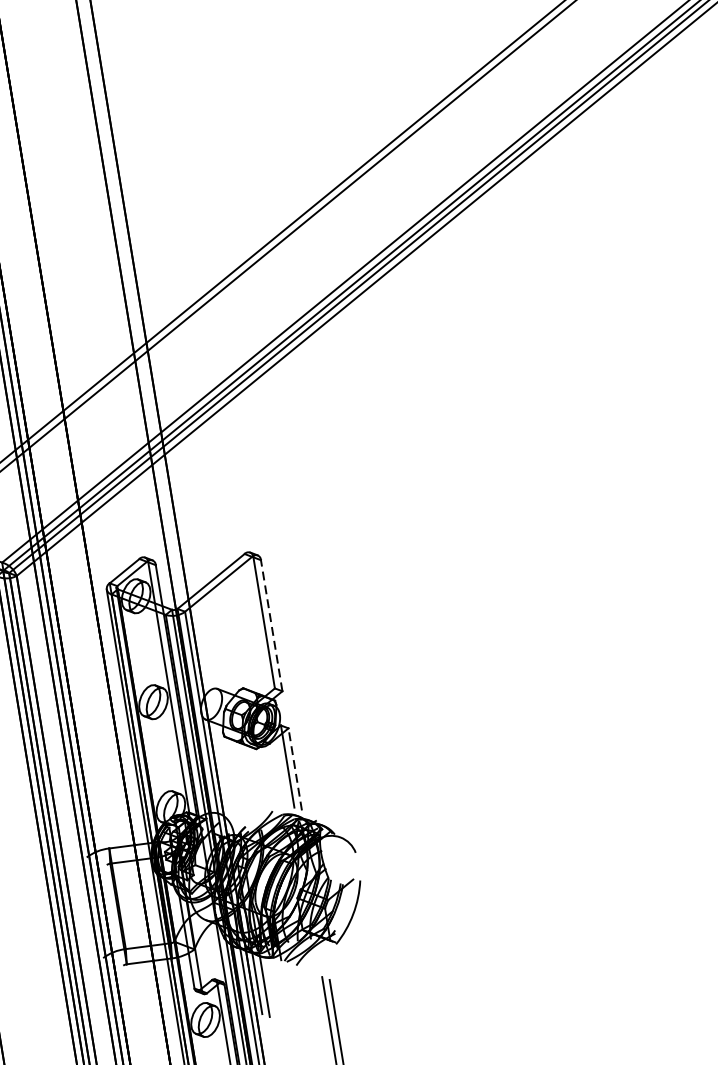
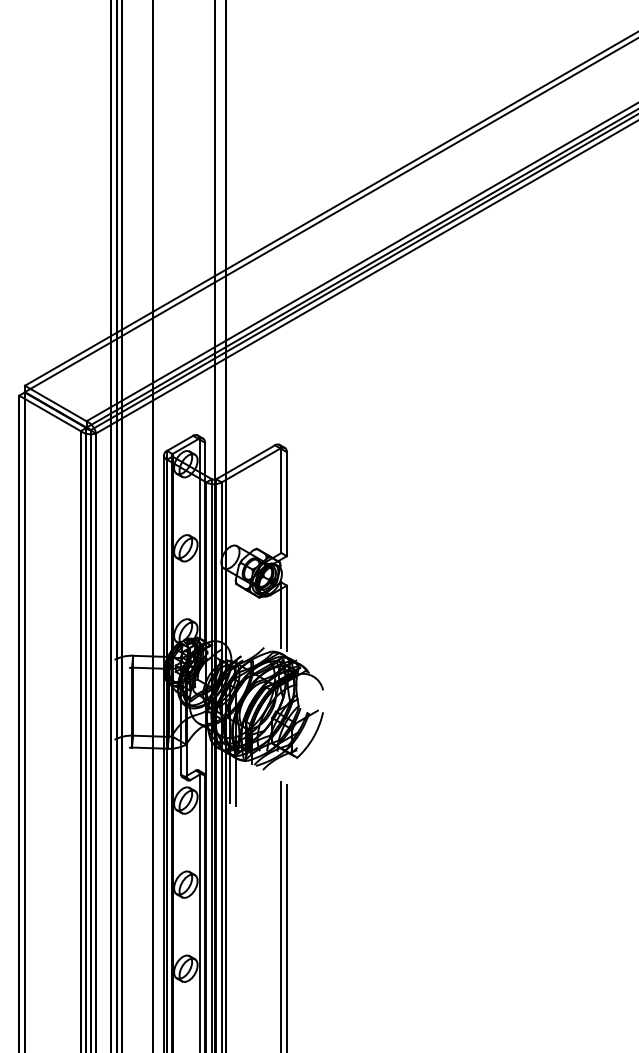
line: (271, 624) -> (286, 503), dashed -> solid
line: (294, 769) -> (286, 618), dashed -> solid

